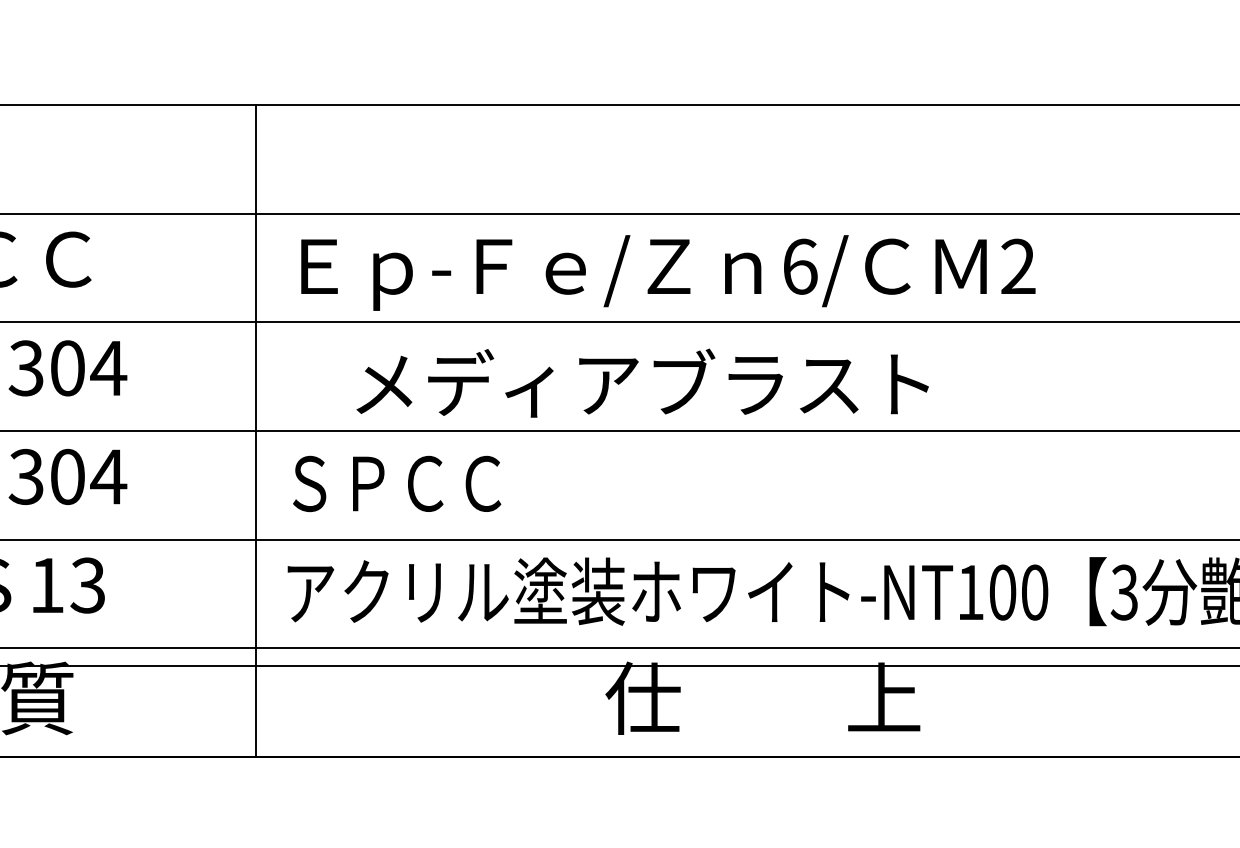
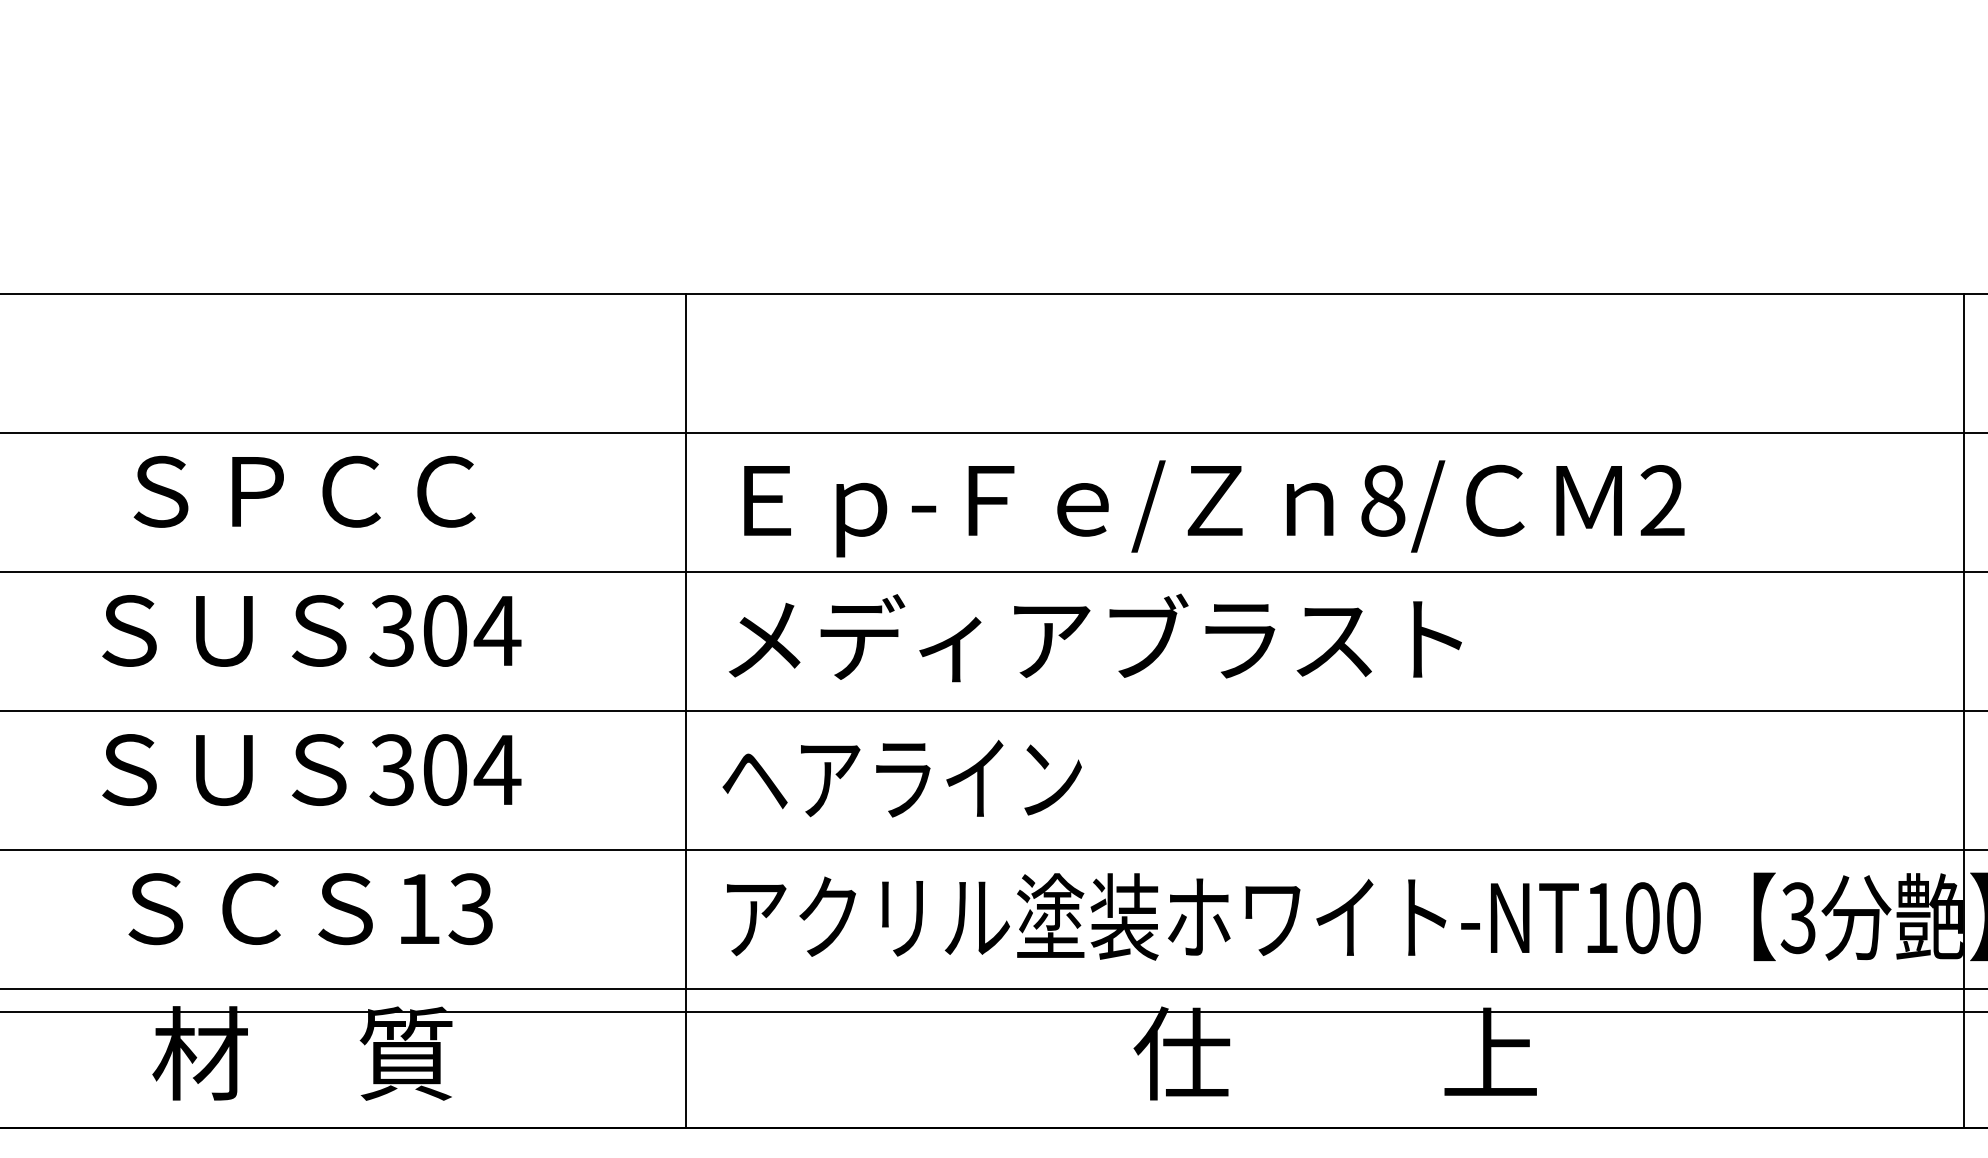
text: (800, 266) -> (1383, 500), 6/ -> 8/
text: (642, 382) -> (1095, 637), moved
text: (424, 483) -> (901, 778), ＳＰＣＣ -> ヘアライン

